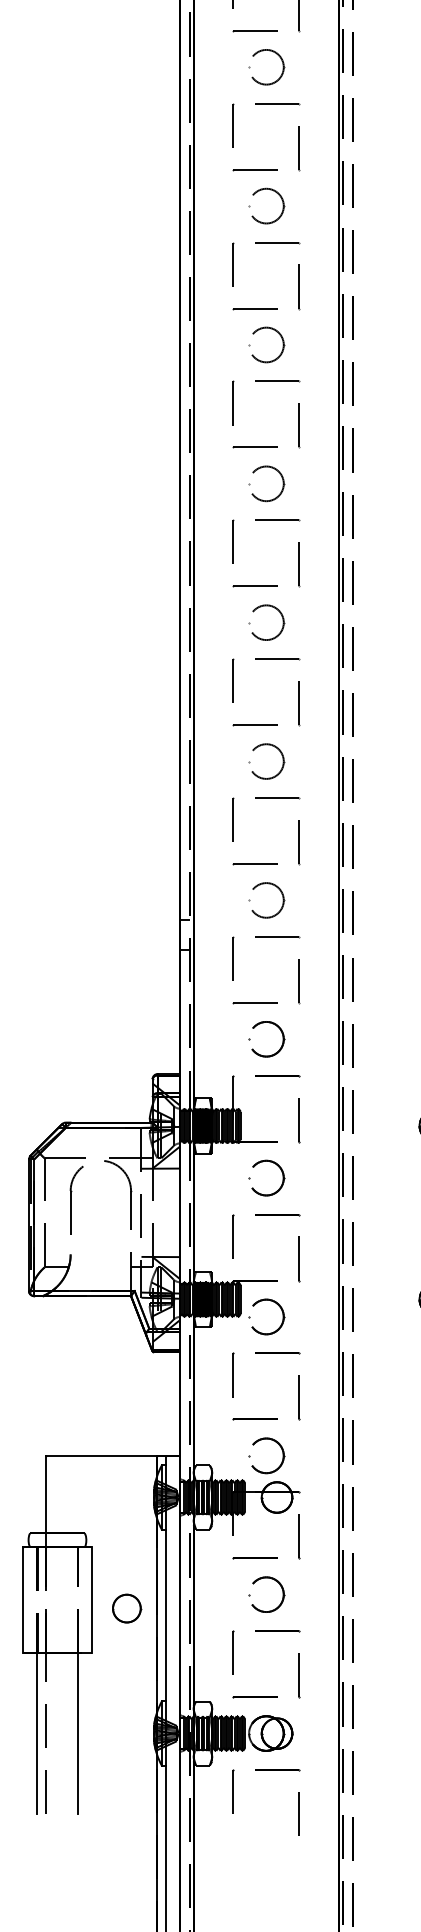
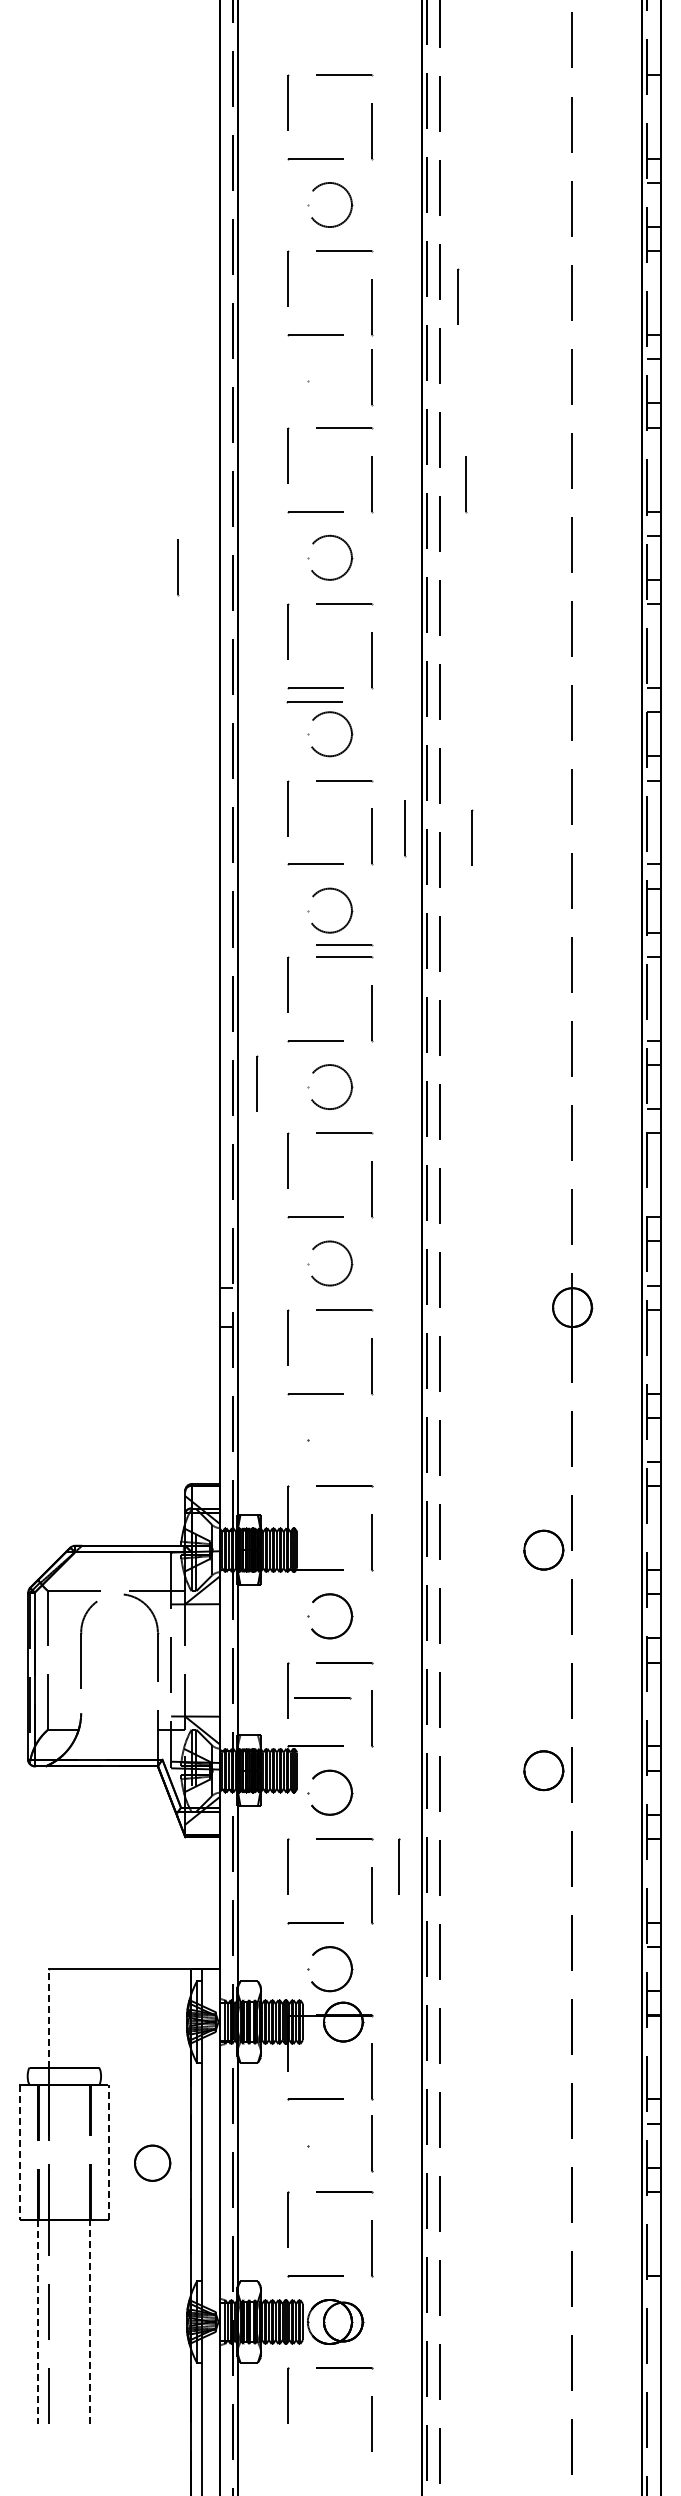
line: (367, 139) -> (458, 296), added
line: (299, 203) -> (372, 377), added
part: (282, 207) -> (350, 383), removed
line: (373, 287) -> (466, 484), added
line: (147, 352) -> (178, 567), added
line: (254, 458) -> (314, 702), added
line: (325, 558) -> (405, 828), added
line: (378, 565) -> (472, 837), added
line: (277, 650) -> (344, 945), added
line: (209, 758) -> (257, 1083), added
part: (282, 1038) -> (350, 1438), removed
line: (260, 1242) -> (322, 1698), added
line: (321, 1375) -> (399, 1866), added
line: (45, 1493) -> (49, 2017), solid -> dashed
part: (282, 1593) -> (350, 2143), removed
line: (299, 1593) -> (372, 2143), added
line: (92, 1599) -> (108, 2151), solid -> dashed
line: (22, 1600) -> (20, 2152), solid -> dashed
line: (37, 1733) -> (38, 2322), solid -> dashed
line: (78, 1733) -> (90, 2321), solid -> dashed

